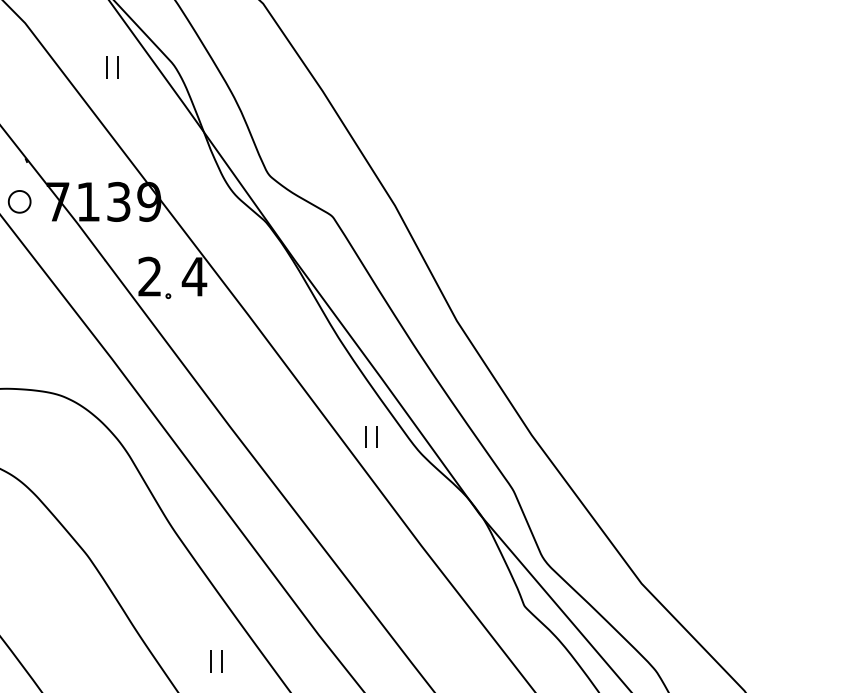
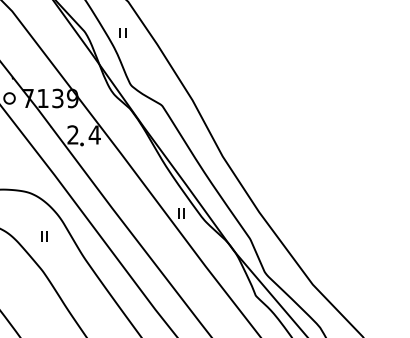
part: (111, 66) -> (122, 32), moved
part: (216, 661) -> (44, 236), moved

